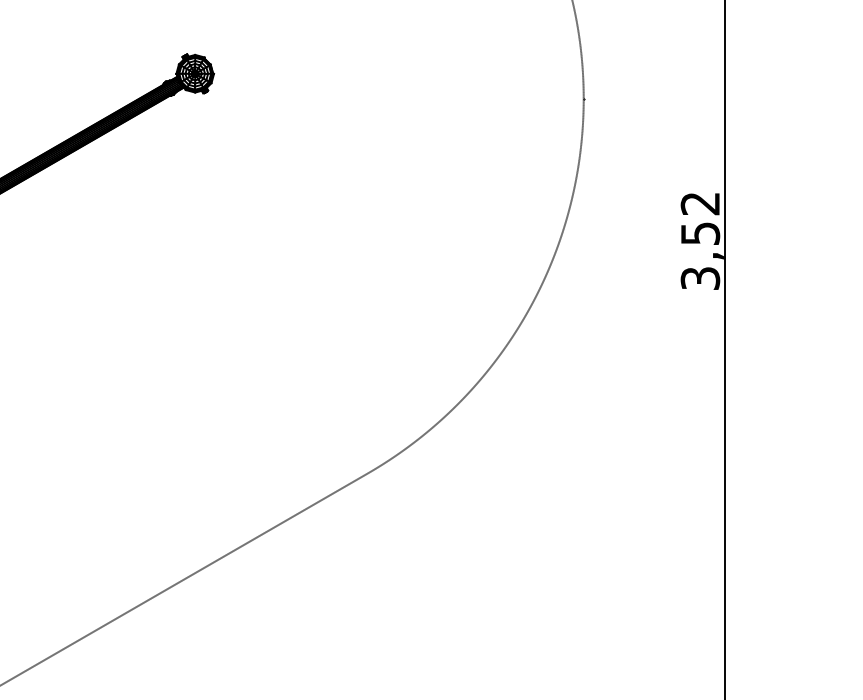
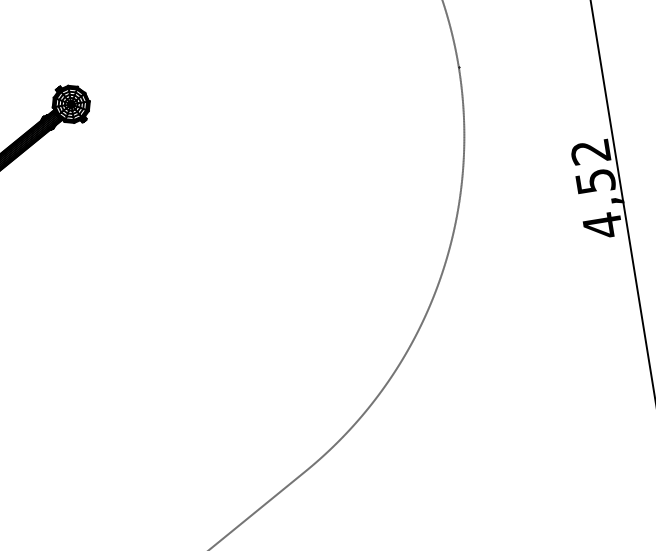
text: (700, 278) -> (602, 225), 3,52 -> 4,52

